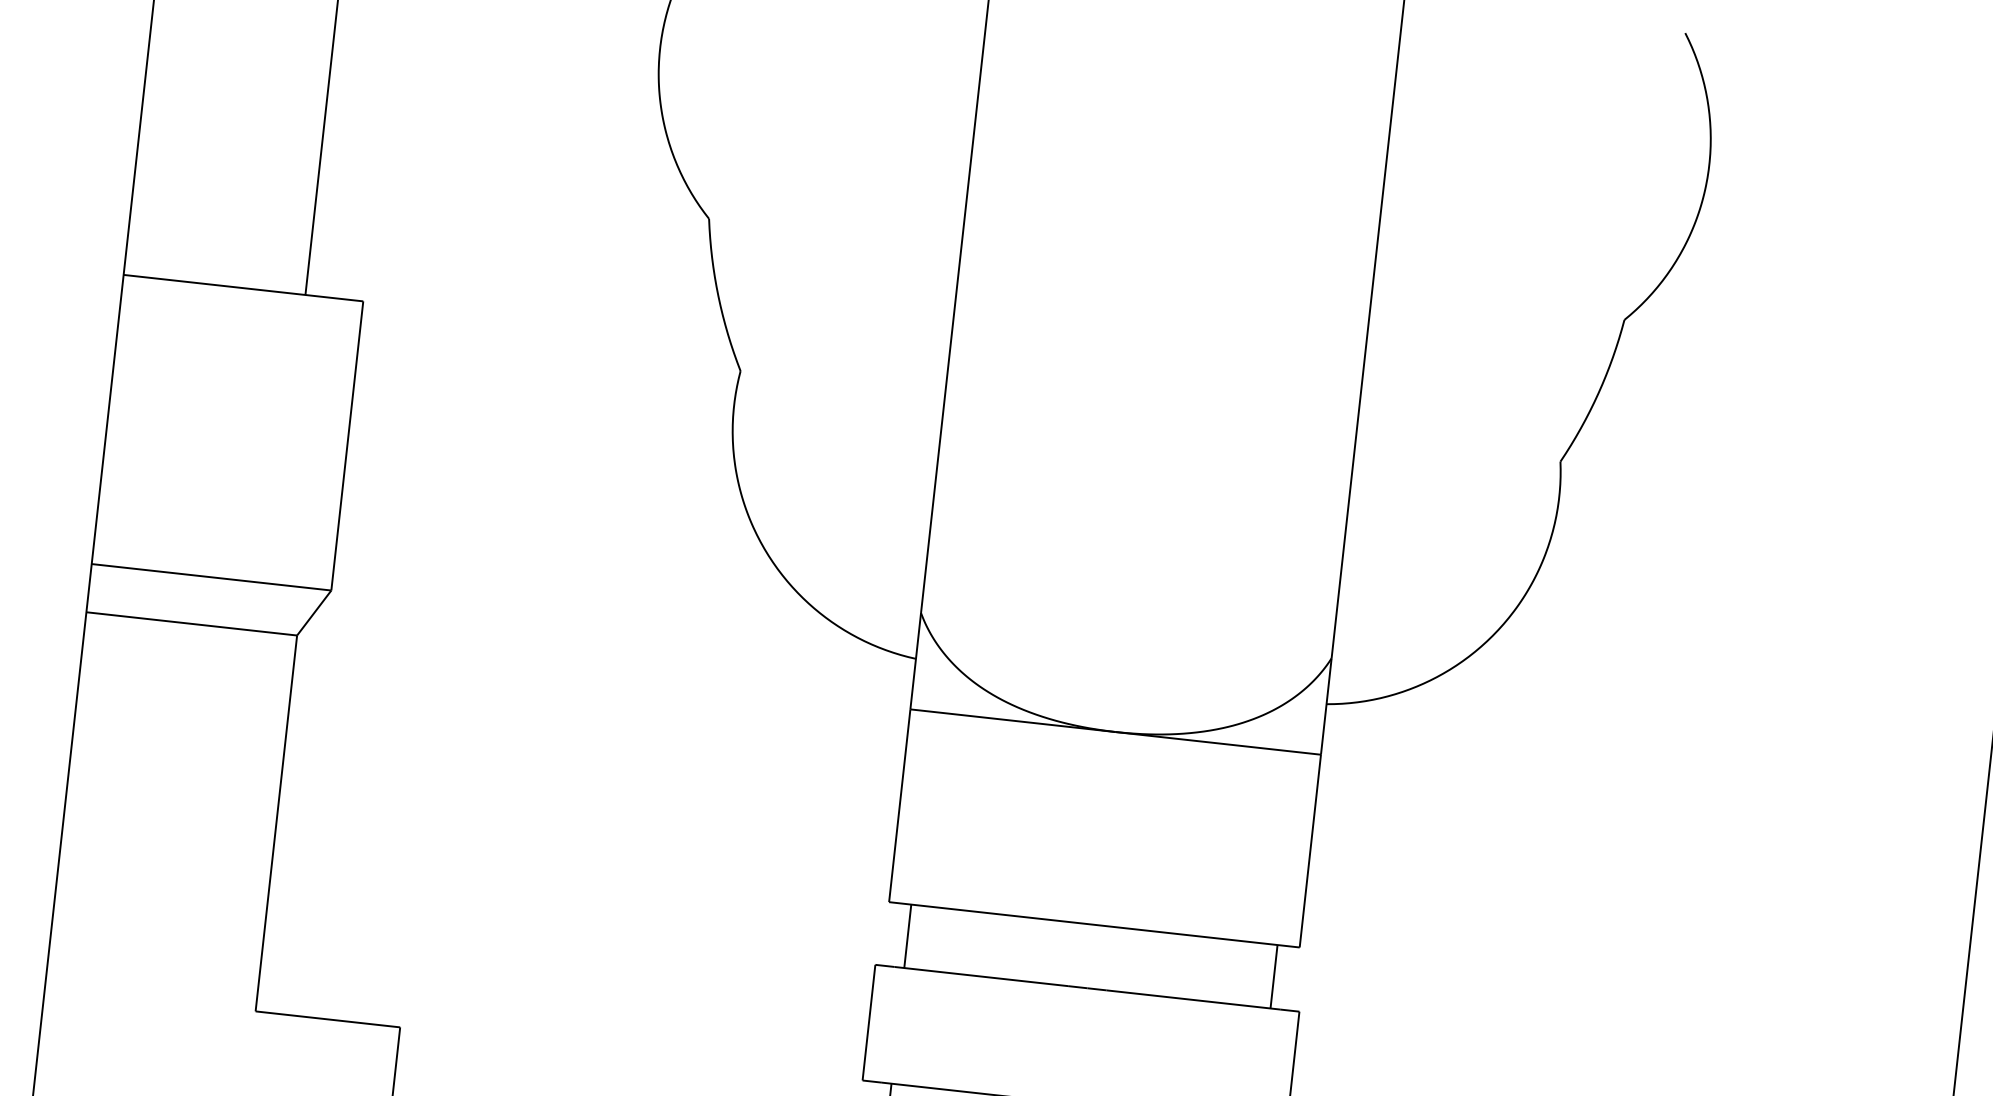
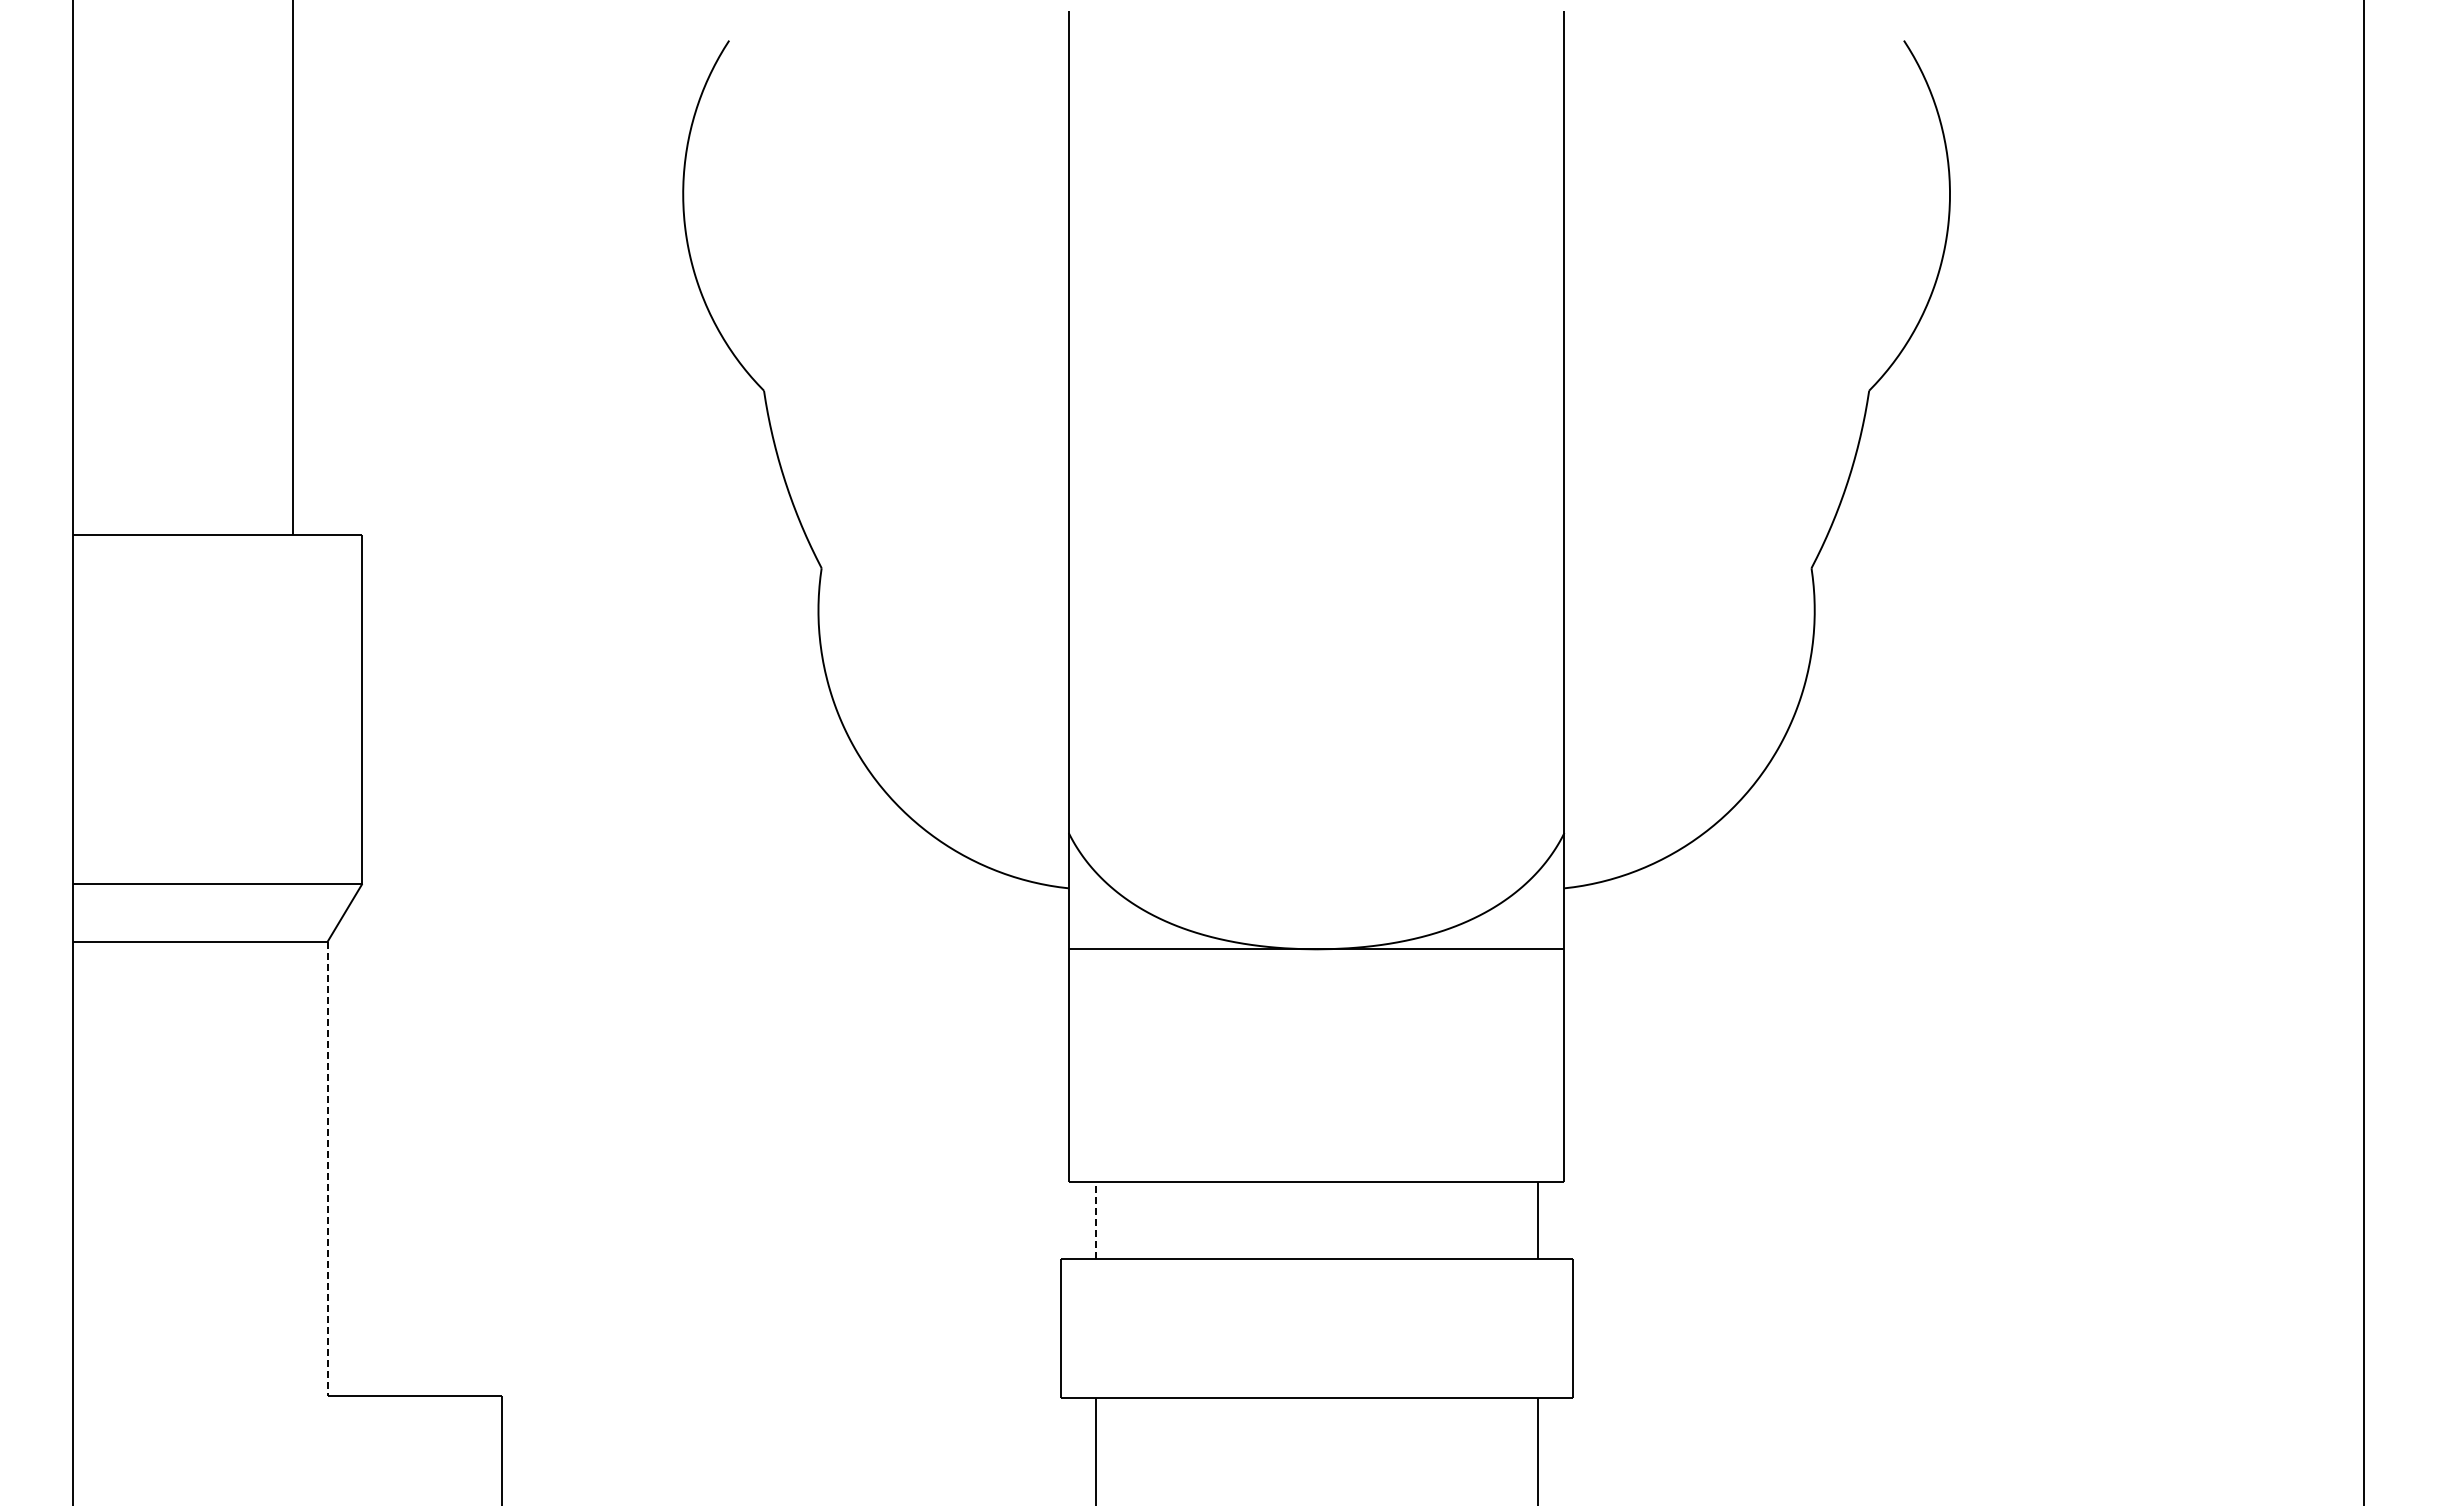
line: (276, 823) -> (327, 1168), solid -> dashed
line: (907, 935) -> (1095, 1219), solid -> dashed

